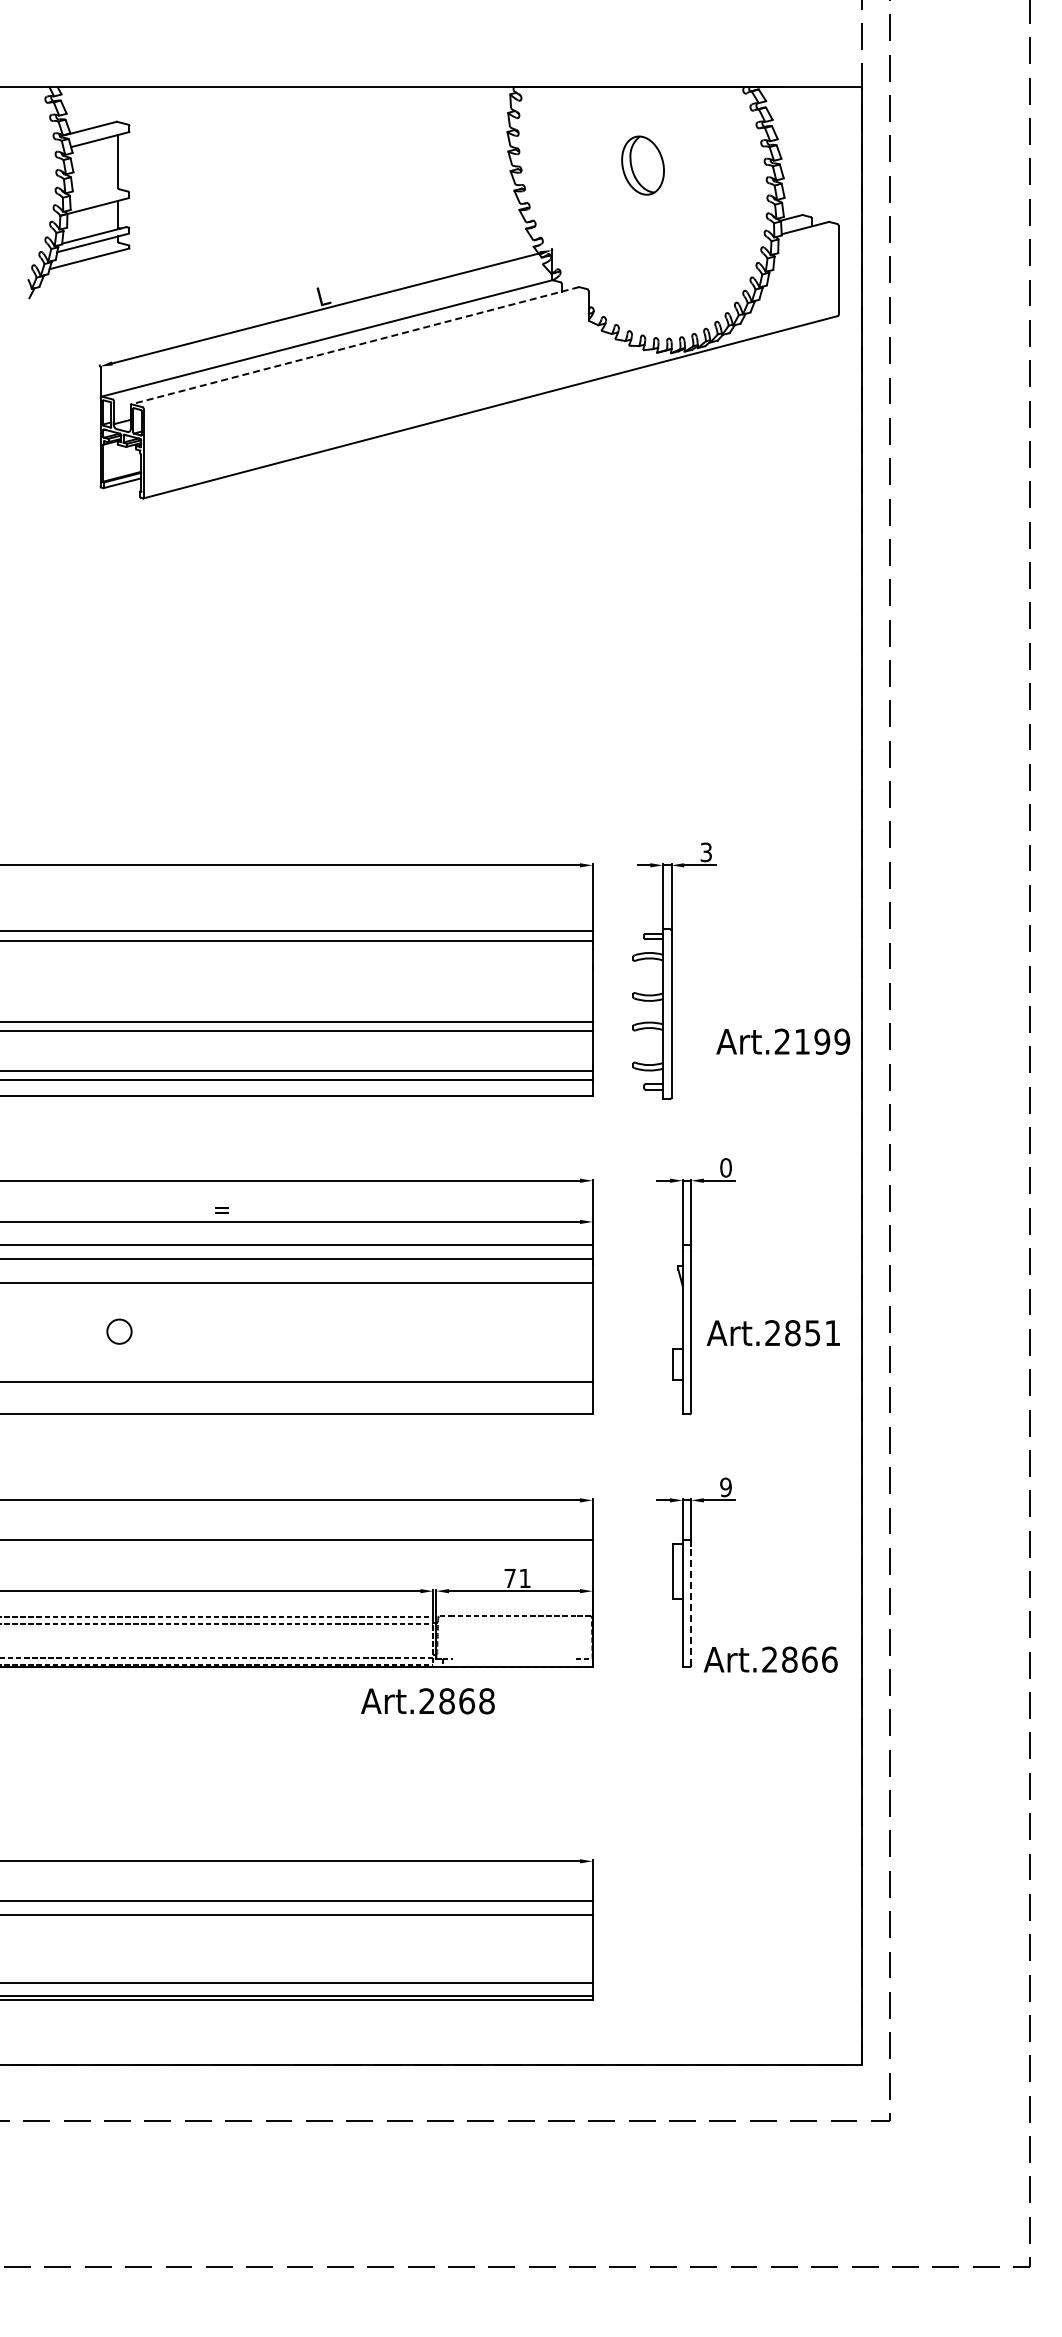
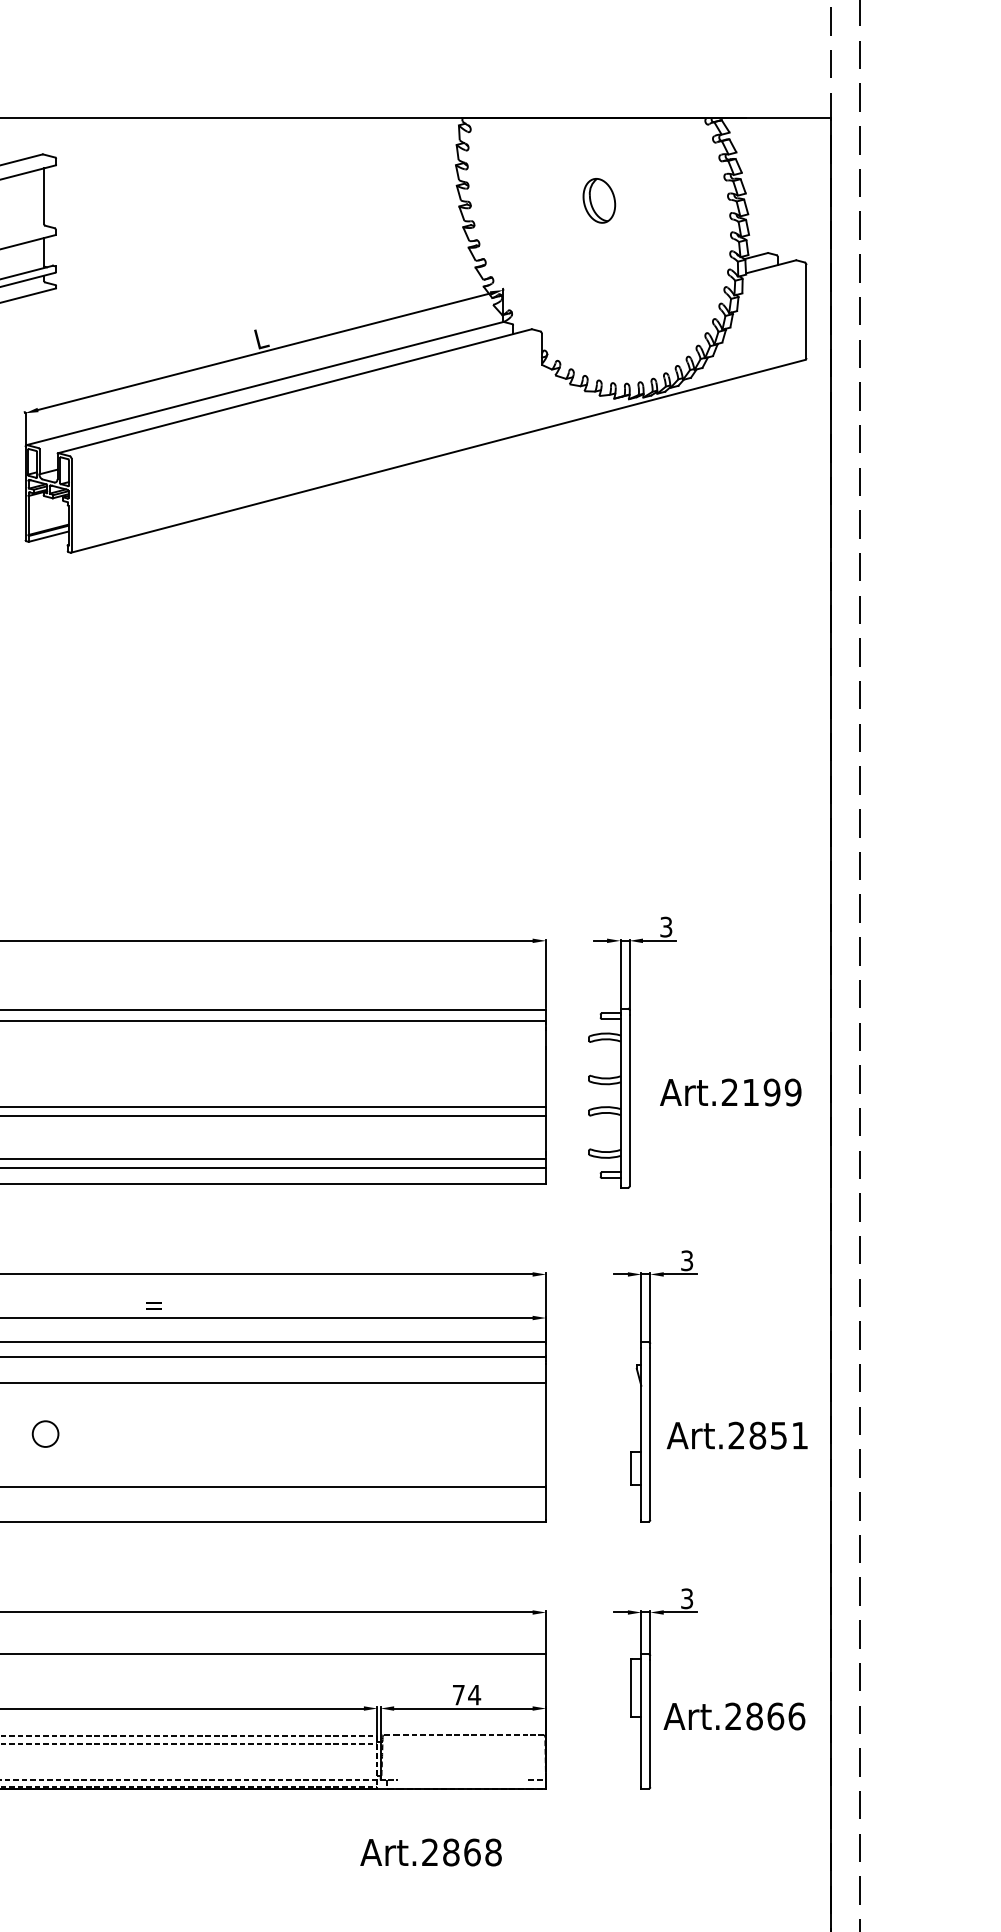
part: (642, 165) -> (598, 200), size x0.71
line: (354, 345) -> (294, 391), dashed -> solid
text: (783, 1041) -> (731, 1092), moved
text: (725, 1167) -> (686, 1260), 0 -> 3
text: (725, 1487) -> (686, 1598), 9 -> 3
text: (524, 1578) -> (473, 1695), 71 -> 74
line: (691, 1605) -> (650, 1723), dashed -> solid
text: (770, 1659) -> (734, 1716), moved
text: (427, 1701) -> (430, 1852), moved

